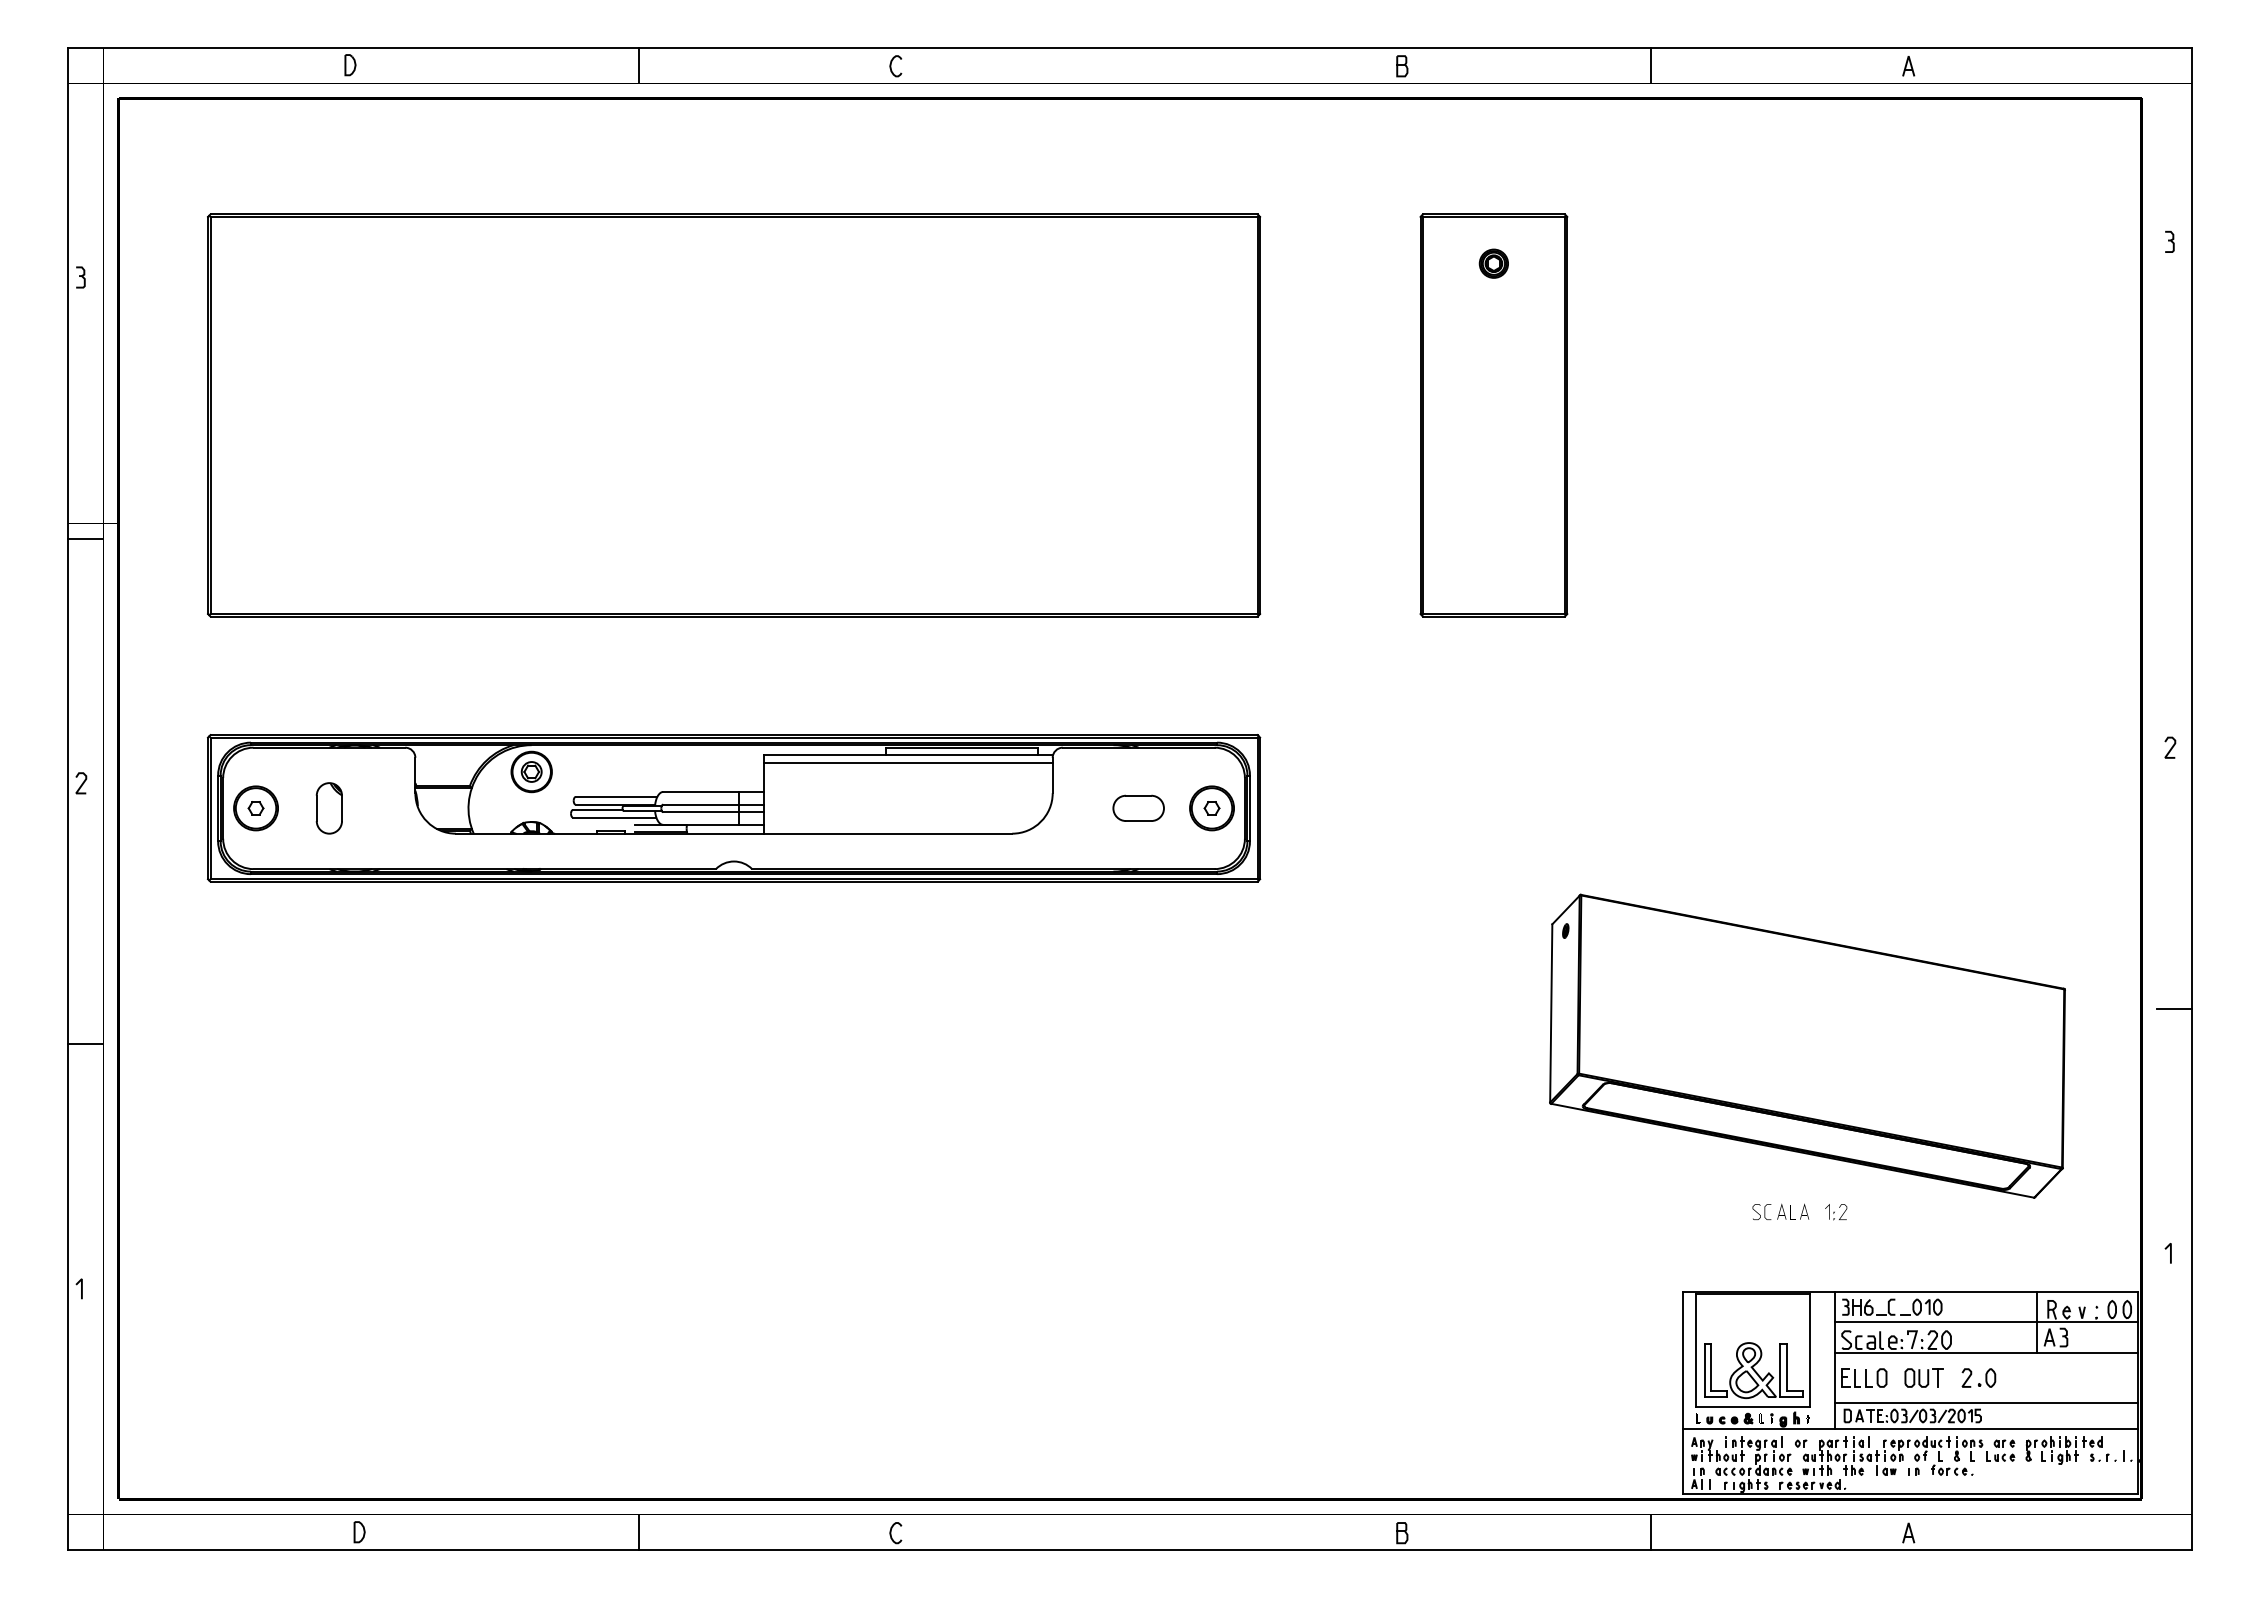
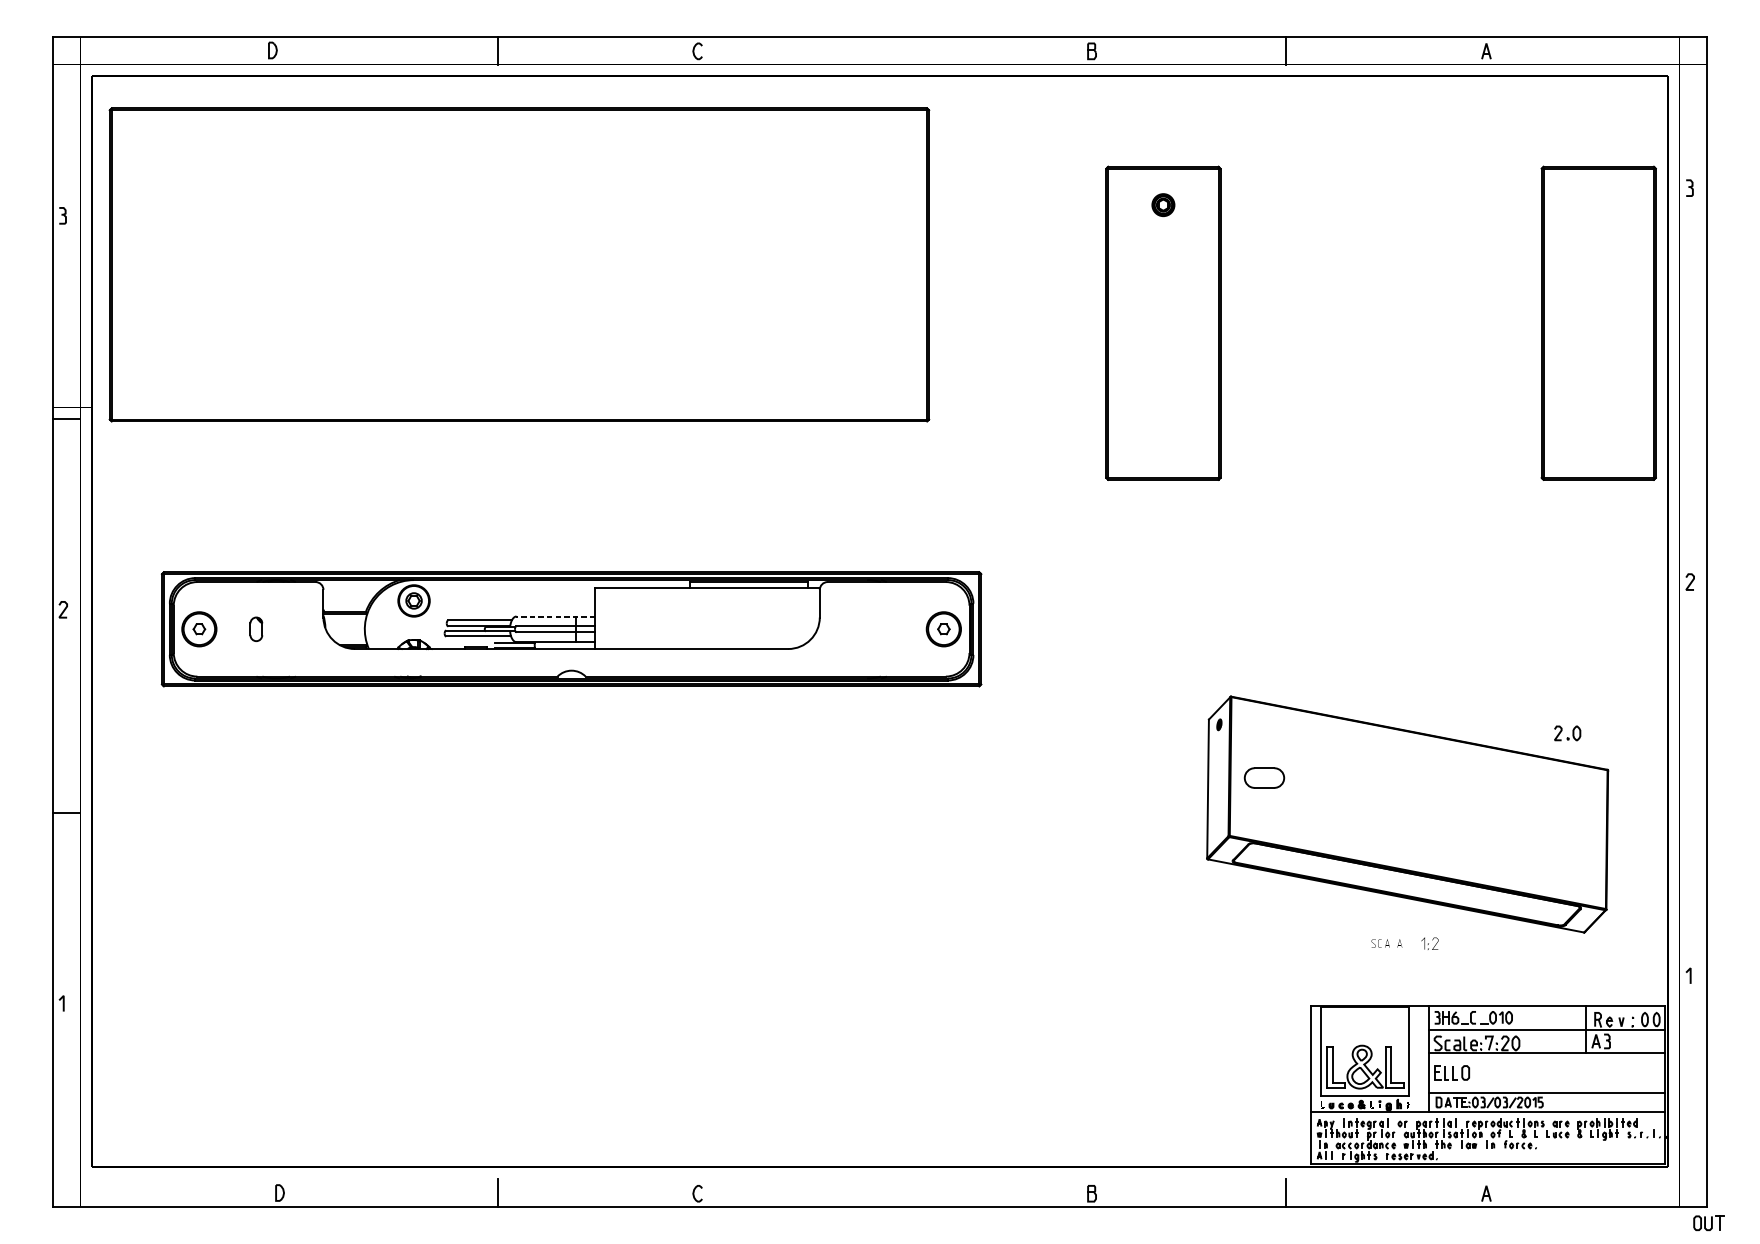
part: (734, 415) -> (519, 264), moved
part: (2052, 415) -> (1598, 323), added
line: (908, 762) -> (707, 593), removed
line: (713, 791) -> (555, 616), solid -> dashed
part: (1138, 807) -> (1264, 777), moved
part: (328, 808) -> (255, 629), size x0.6
line: (2174, 1008) -> (1693, 785), removed
part: (1780, 1211) -> (1386, 943), size x0.7
part: (1923, 1377) -> (1708, 1222), moved
part: (1978, 1377) -> (1567, 732), moved

